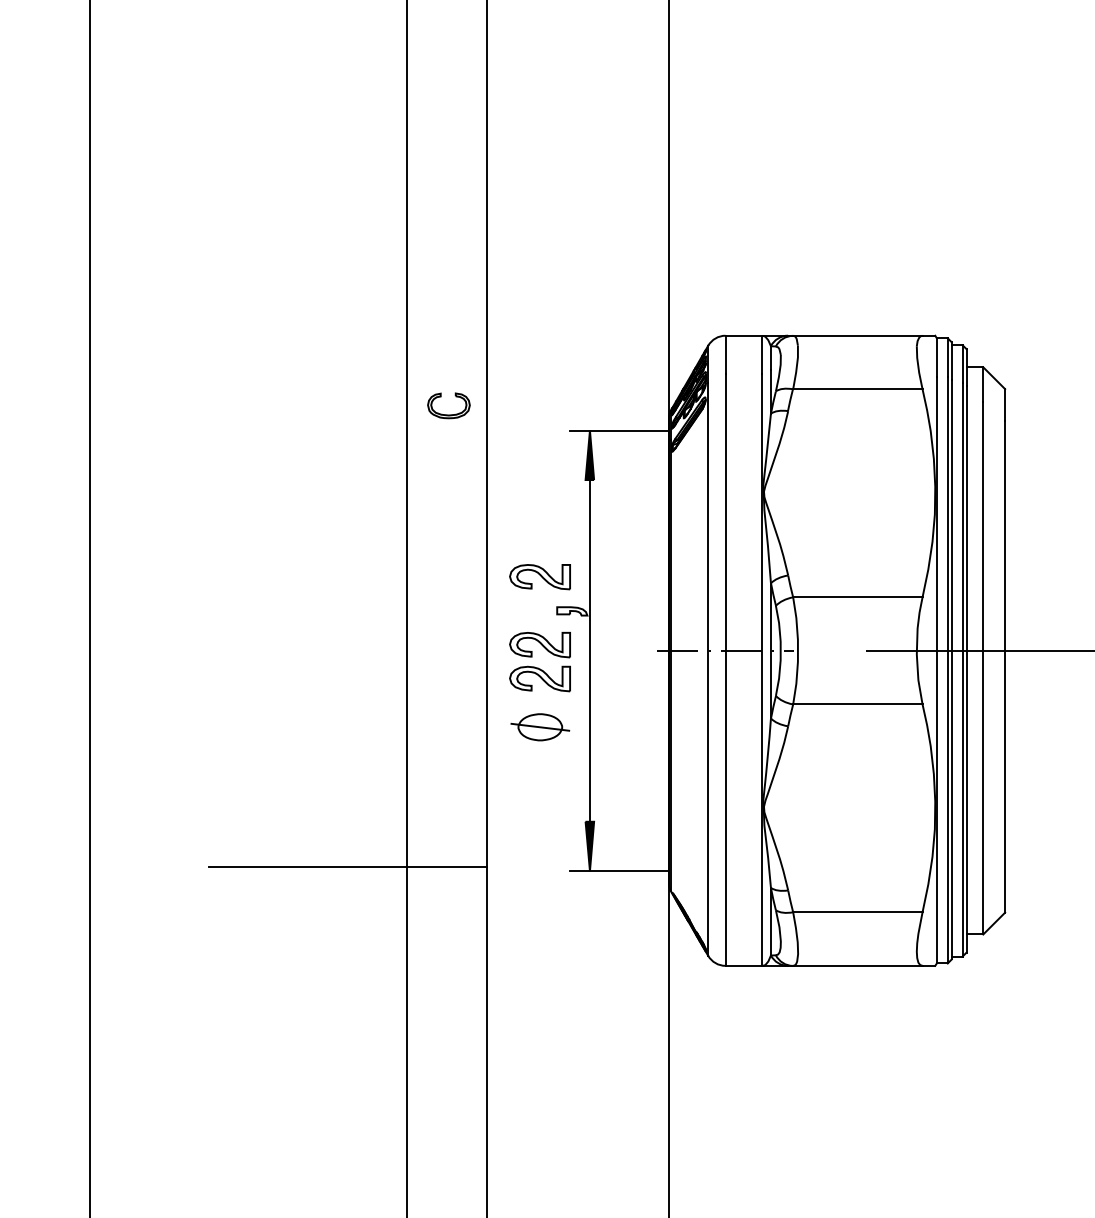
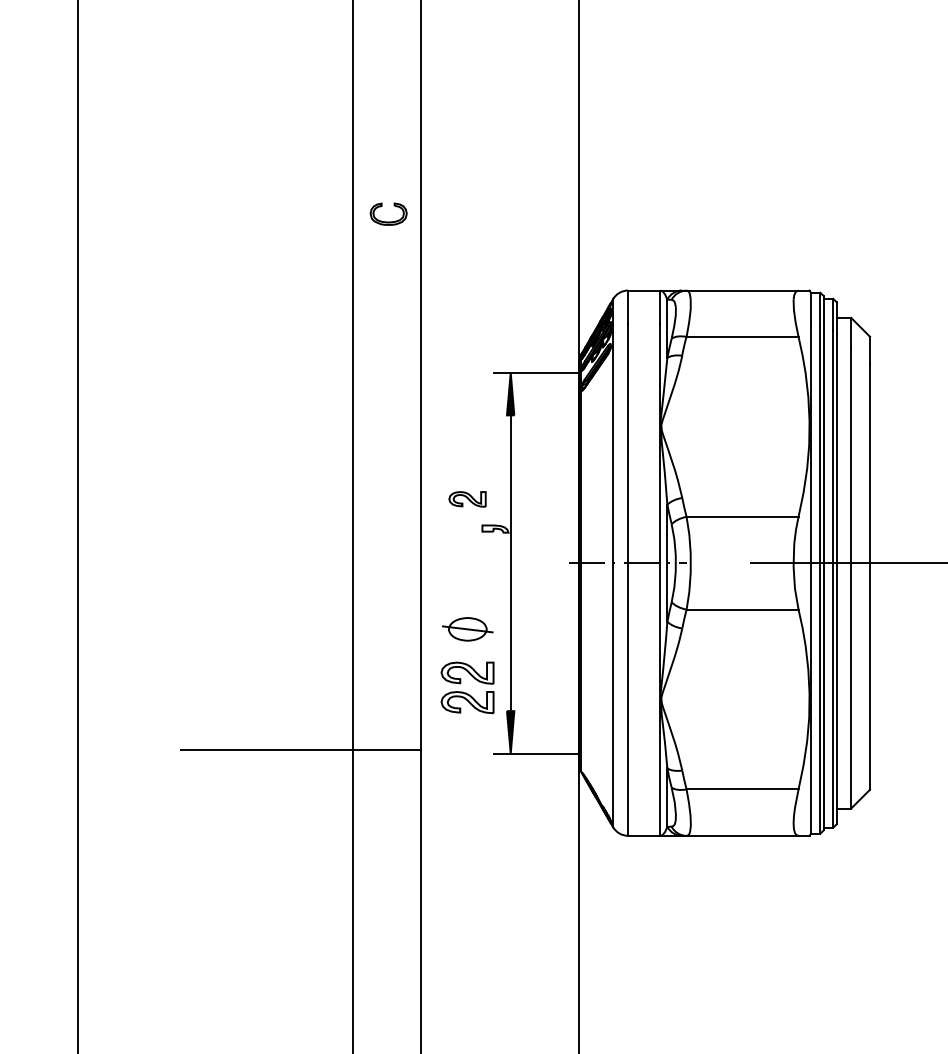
part: (448, 414) -> (388, 221), moved
part: (539, 577) -> (467, 499), size x0.7
part: (539, 661) -> (467, 687), moved

